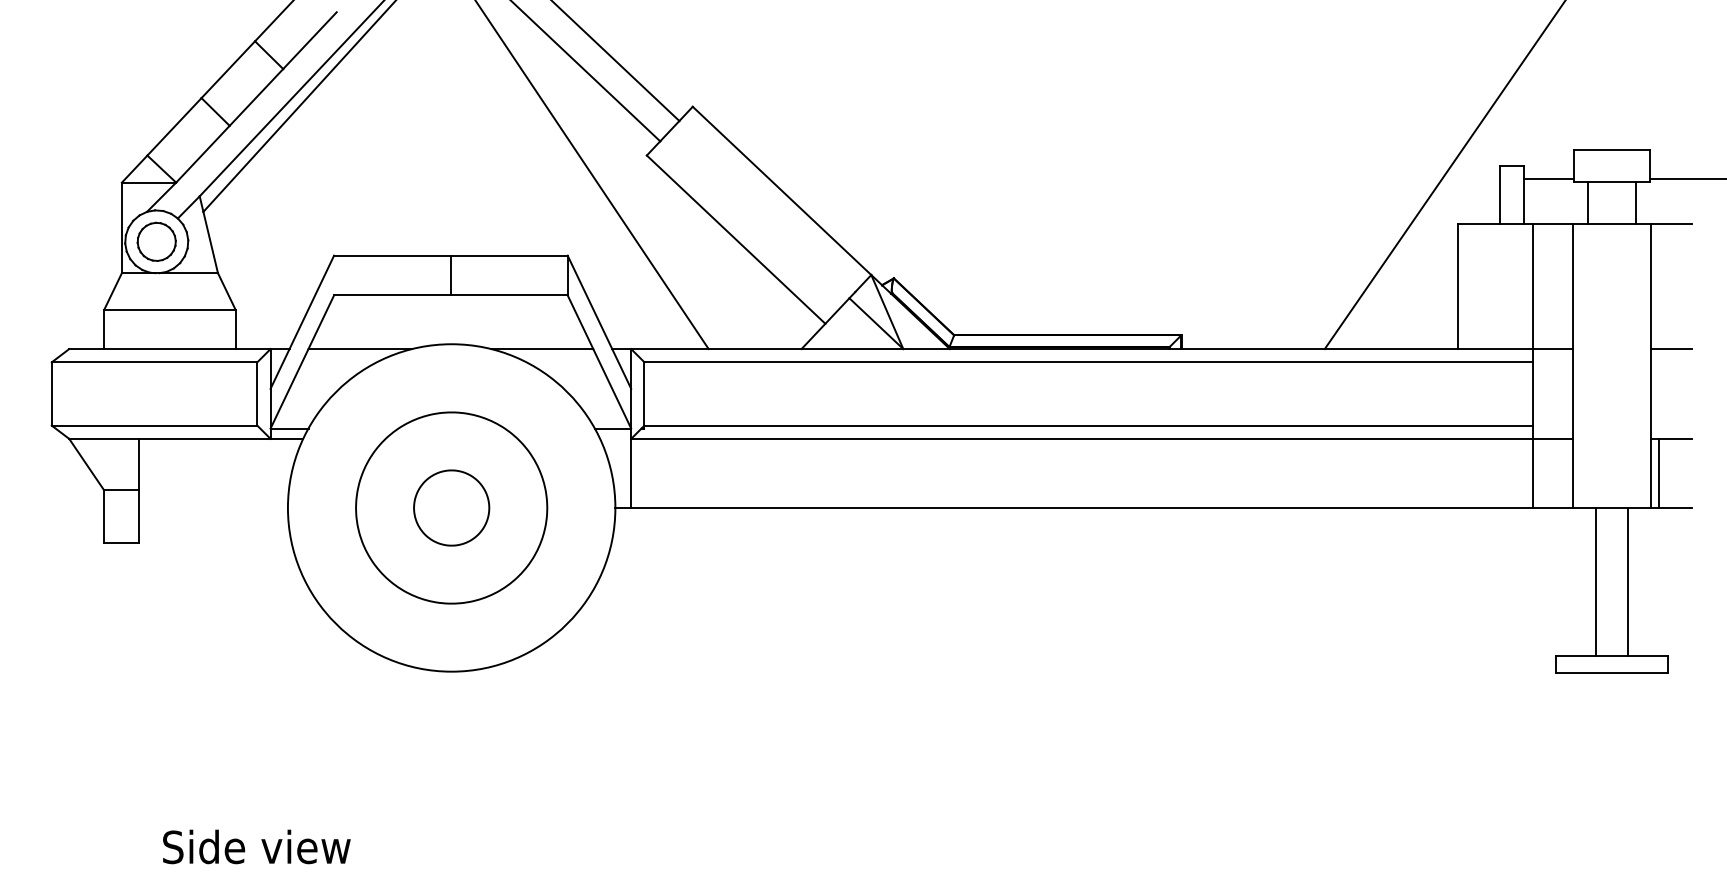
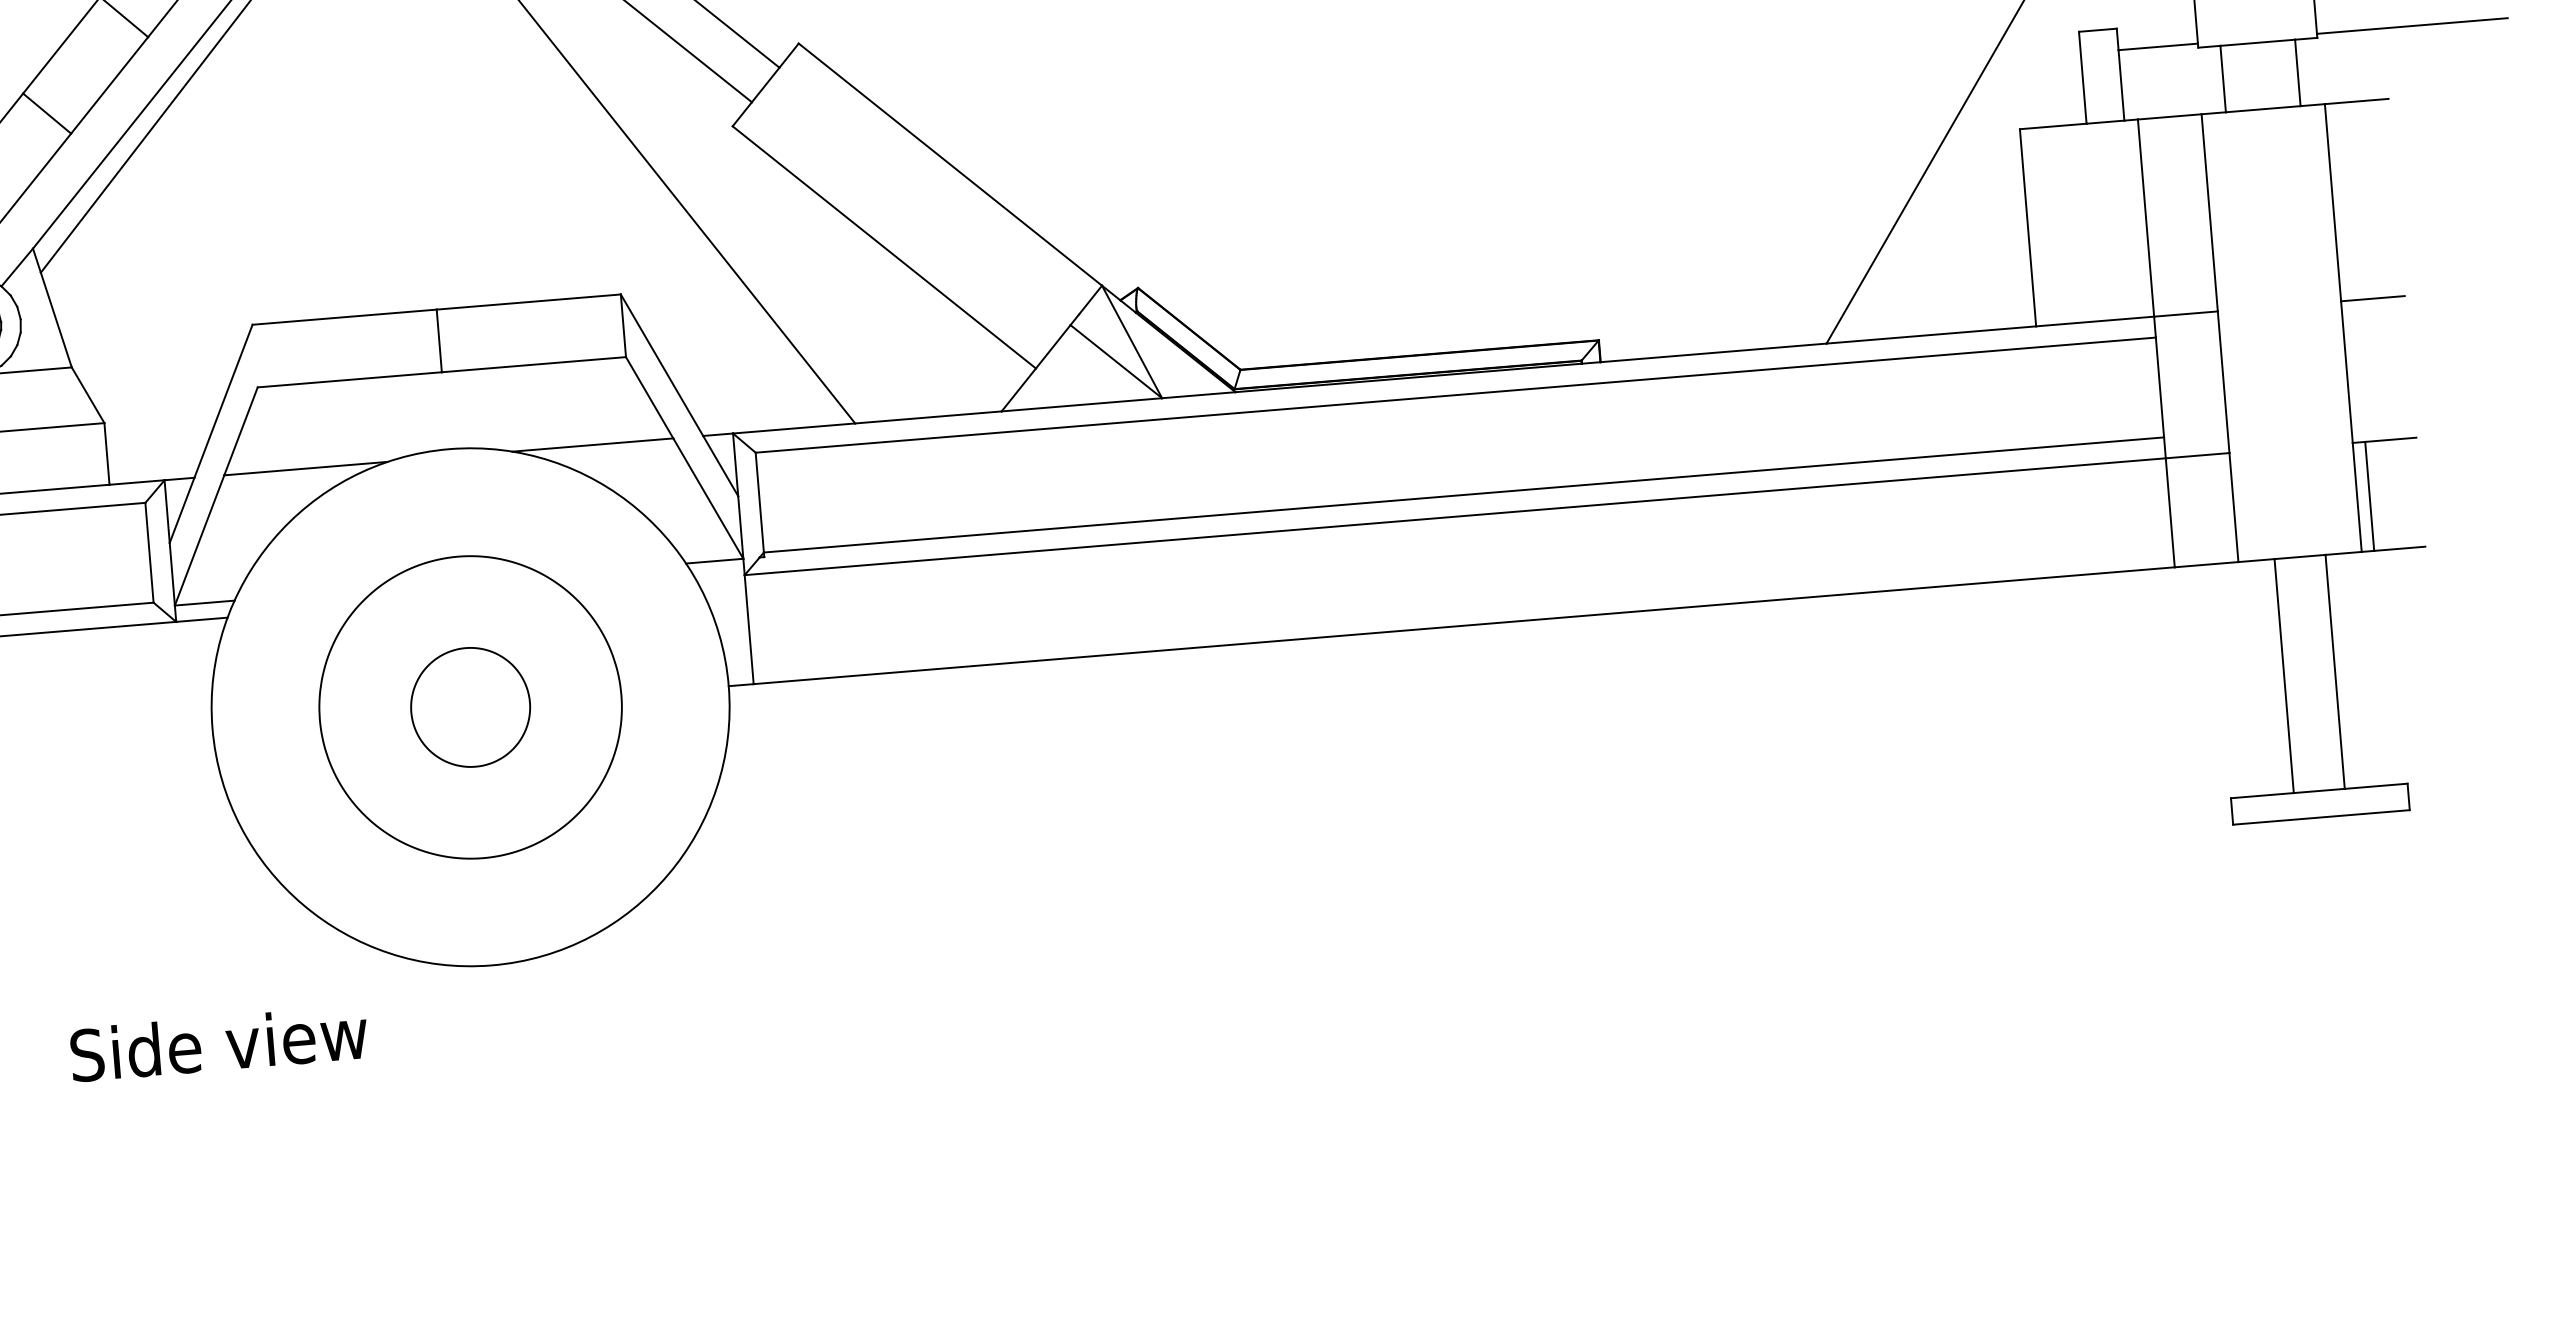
text: (256, 846) -> (218, 1043), moved

